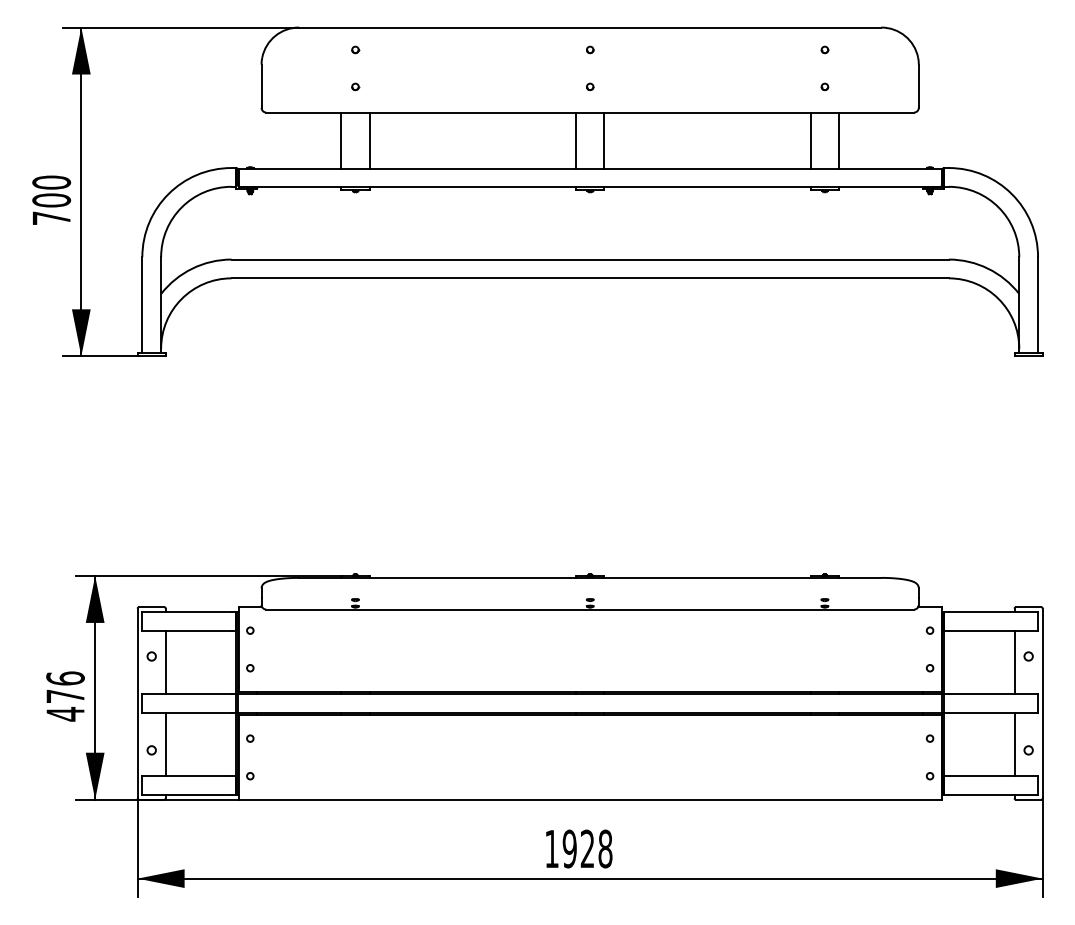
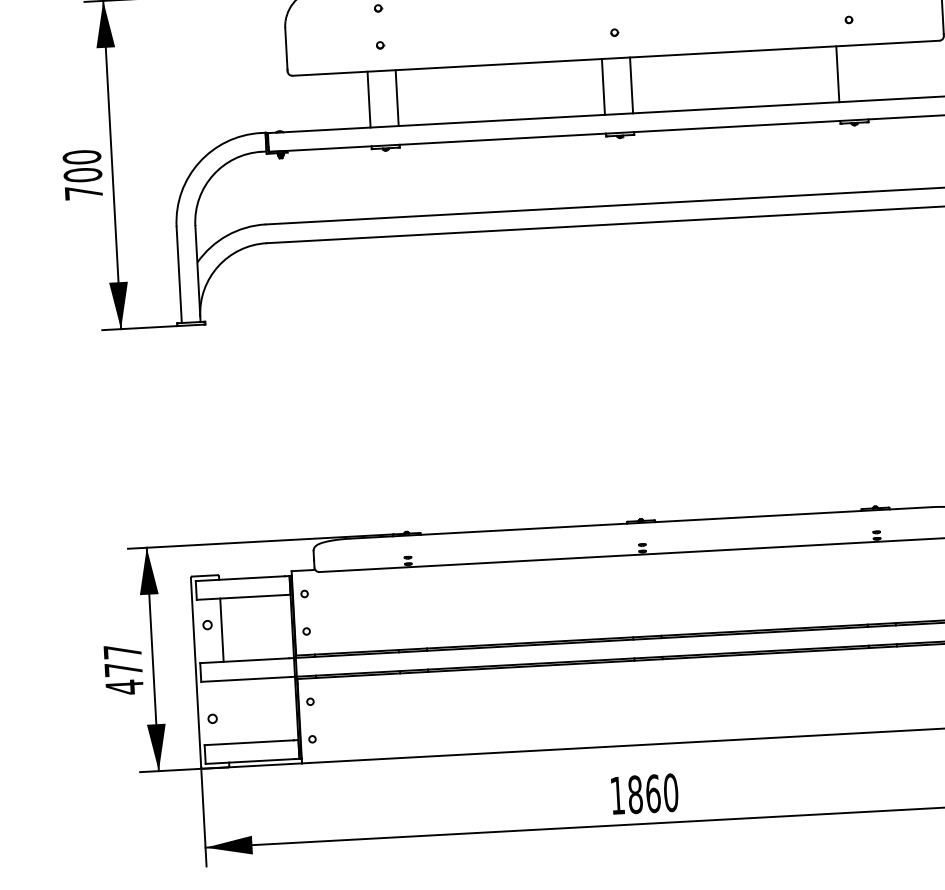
line: (839, 140) -> (866, 72), removed
text: (65, 678) -> (122, 651), 476 -> 477
line: (165, 744) -> (226, 712), removed
text: (587, 848) -> (653, 793), 1928 -> 1860

